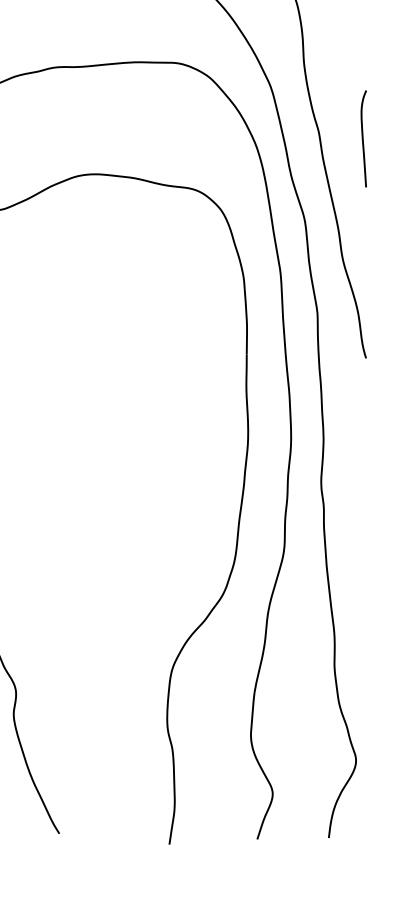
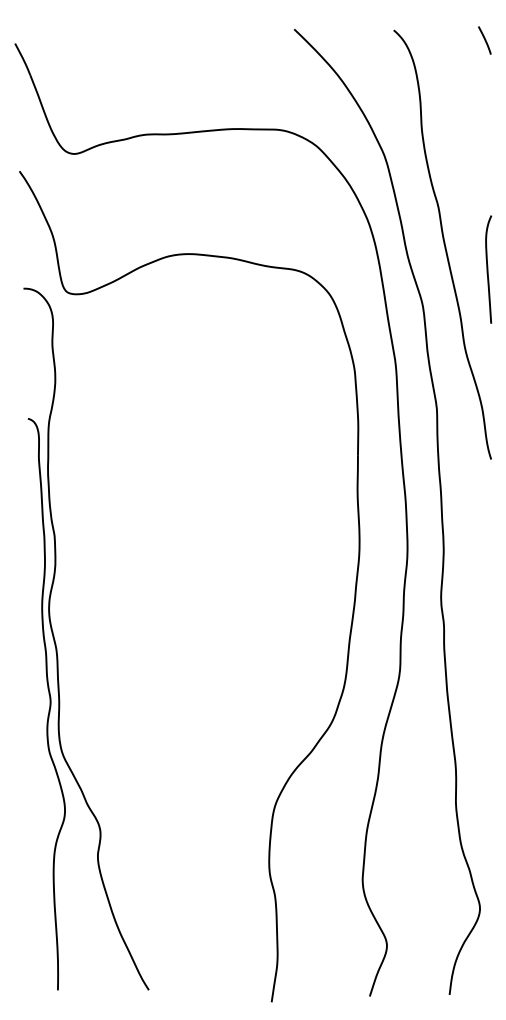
curve: (363, 138) -> (488, 269), moved

